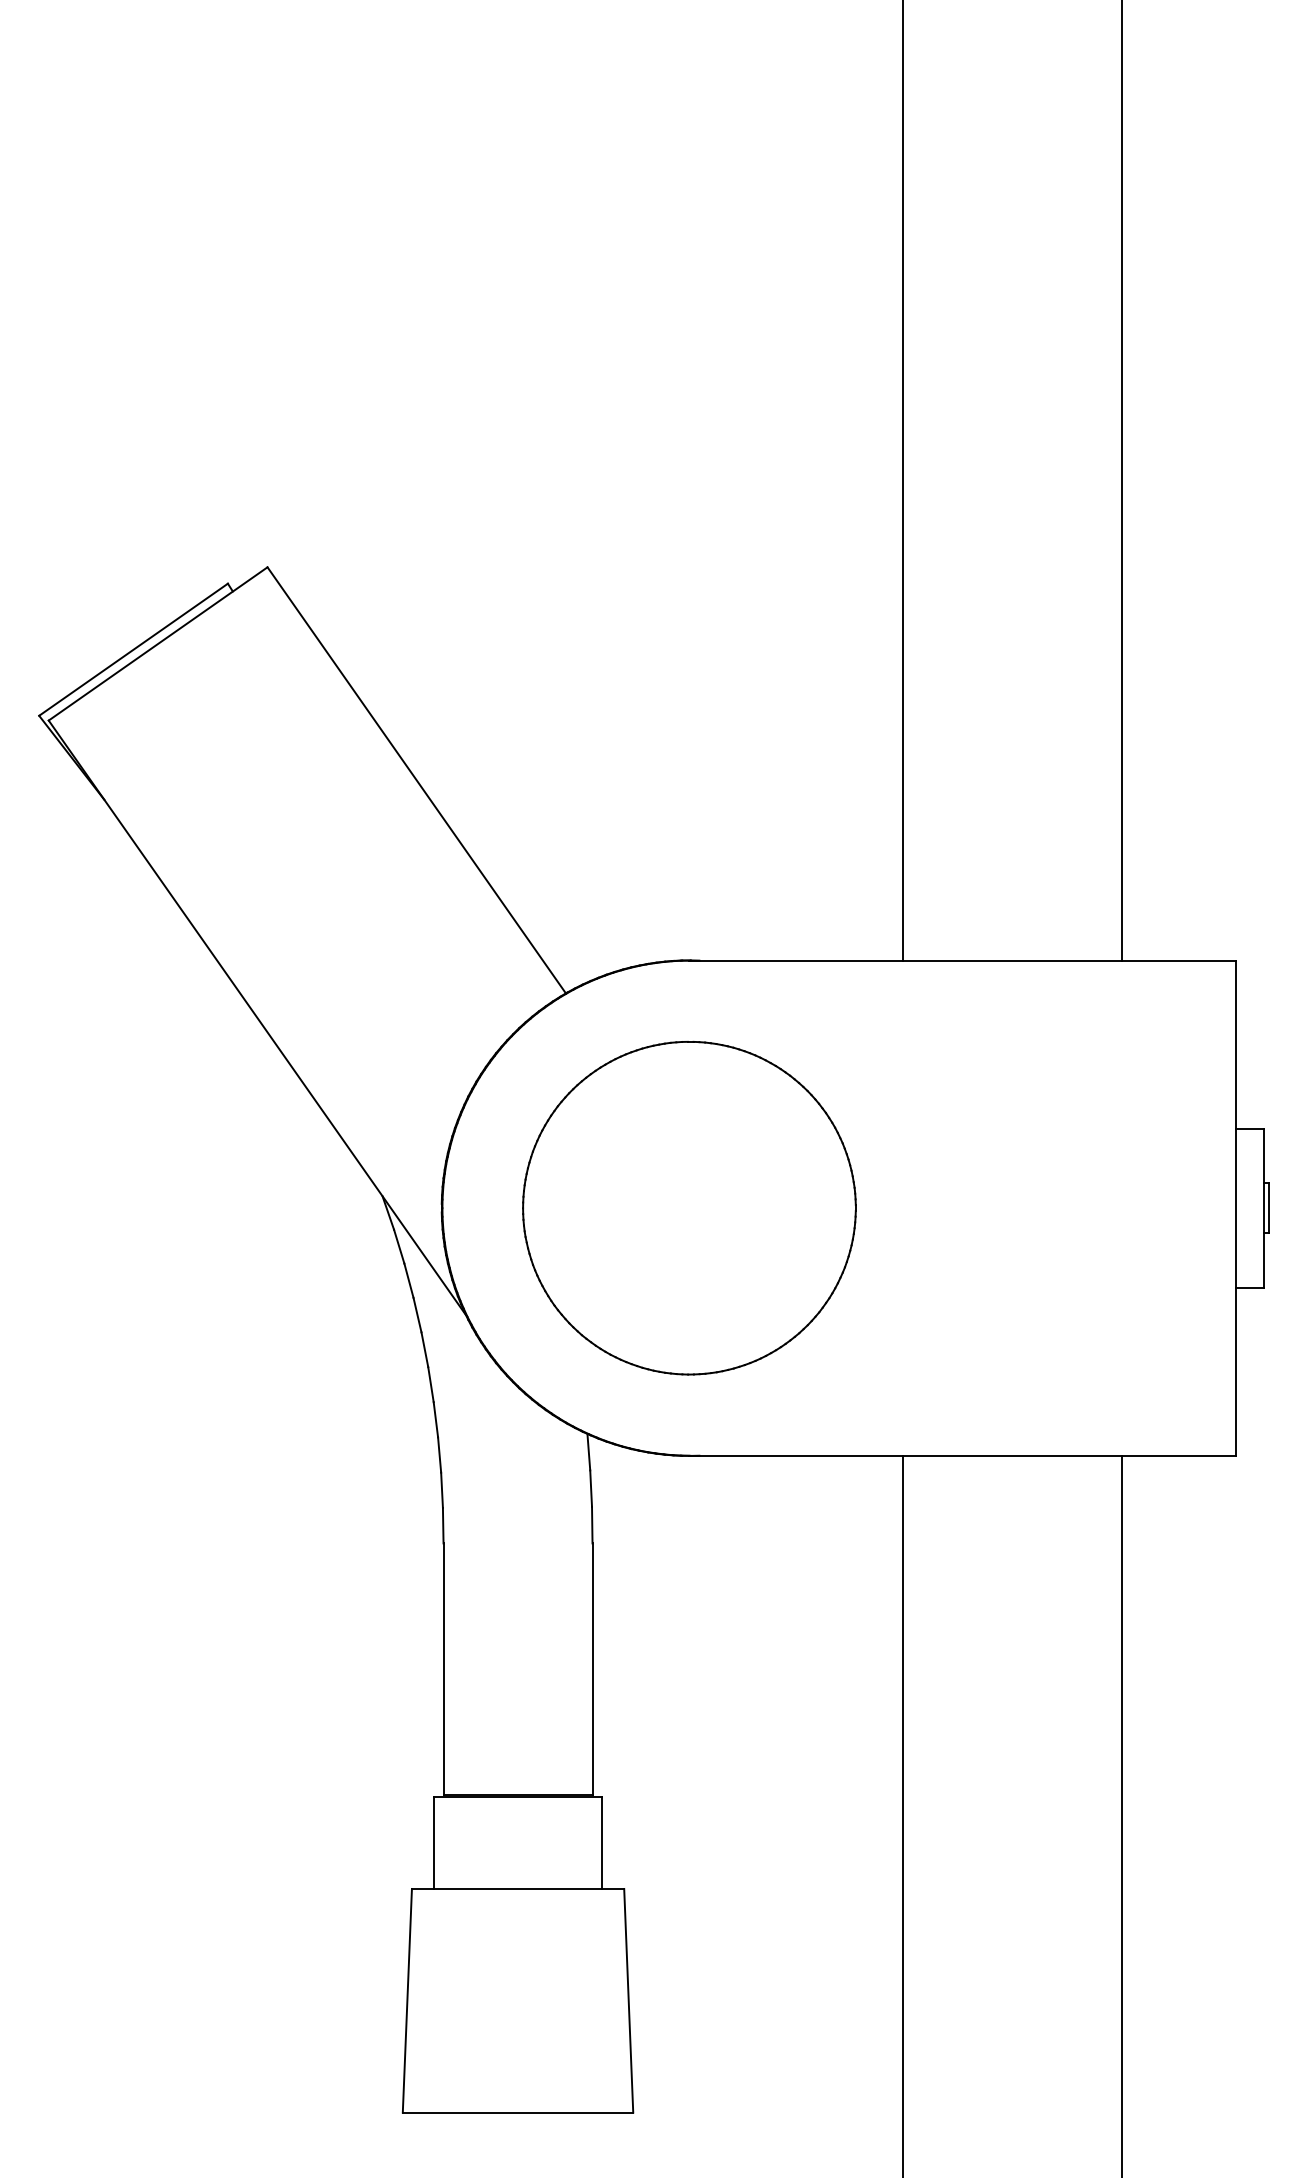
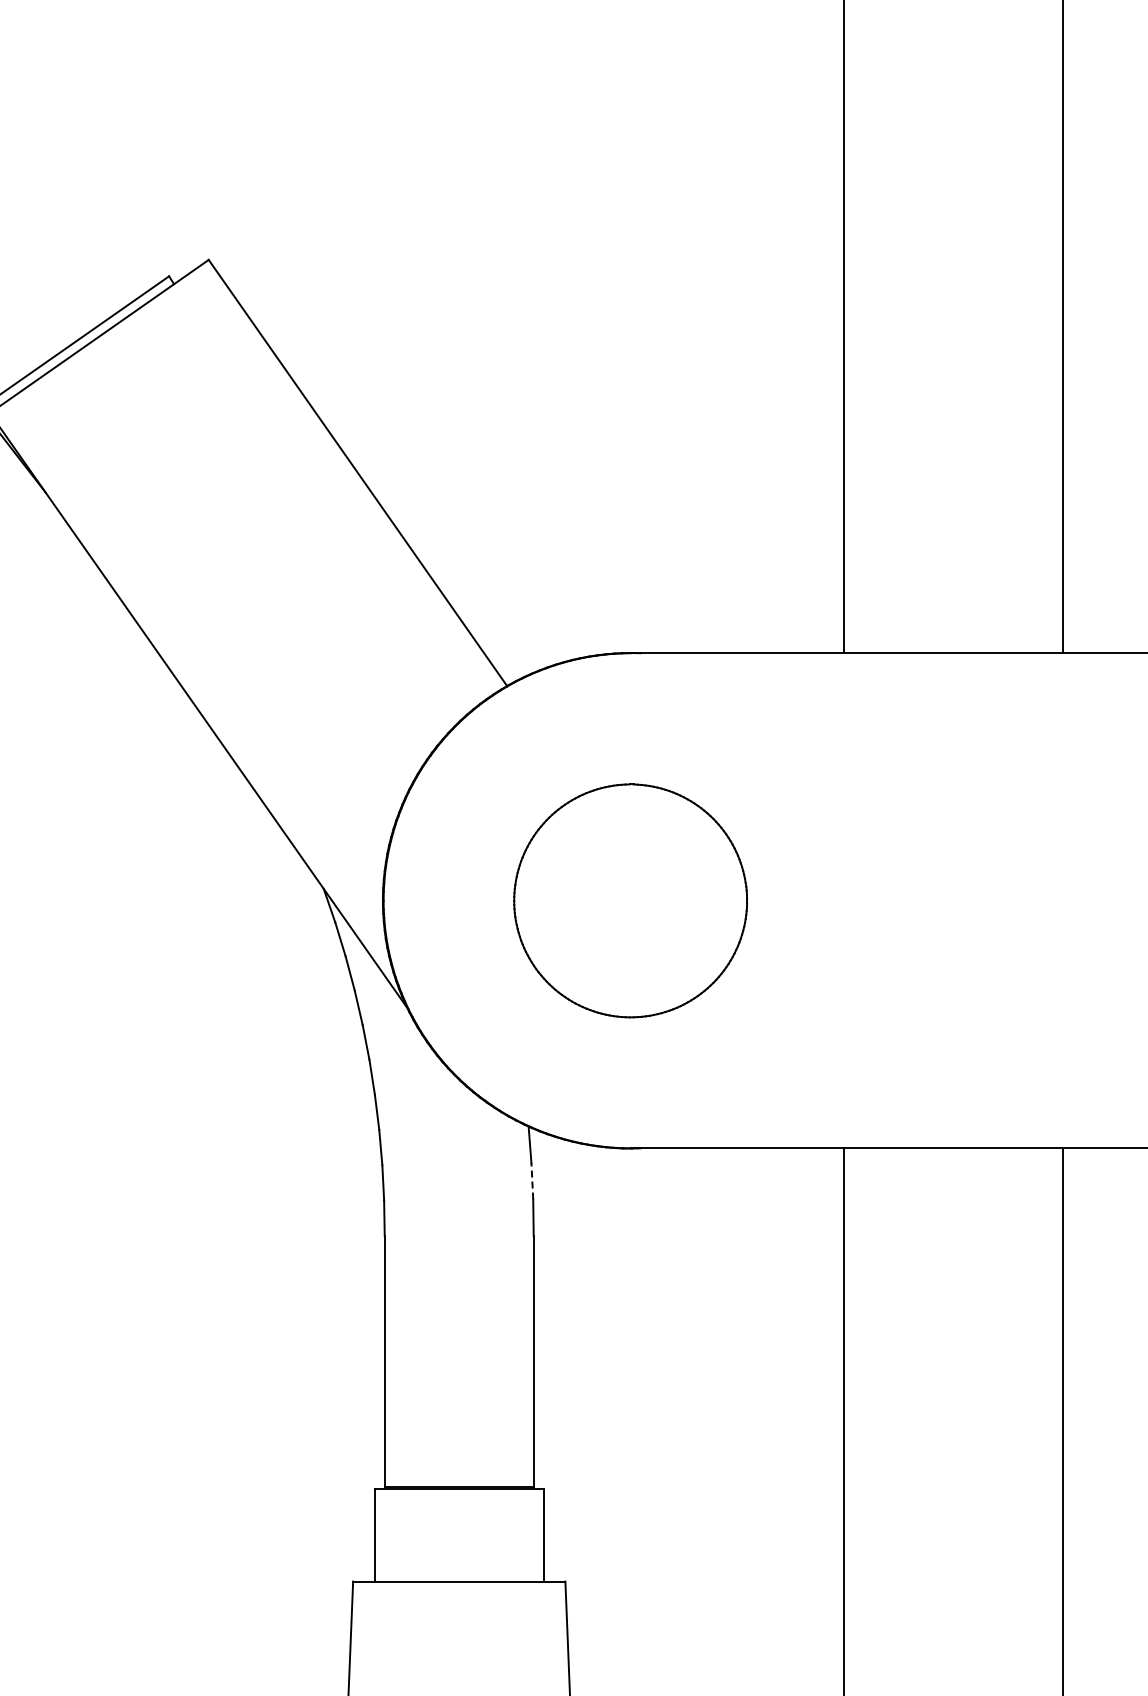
part: (689, 1208) -> (630, 901), size x0.7
line: (591, 1488) -> (532, 1181), solid -> dashed

